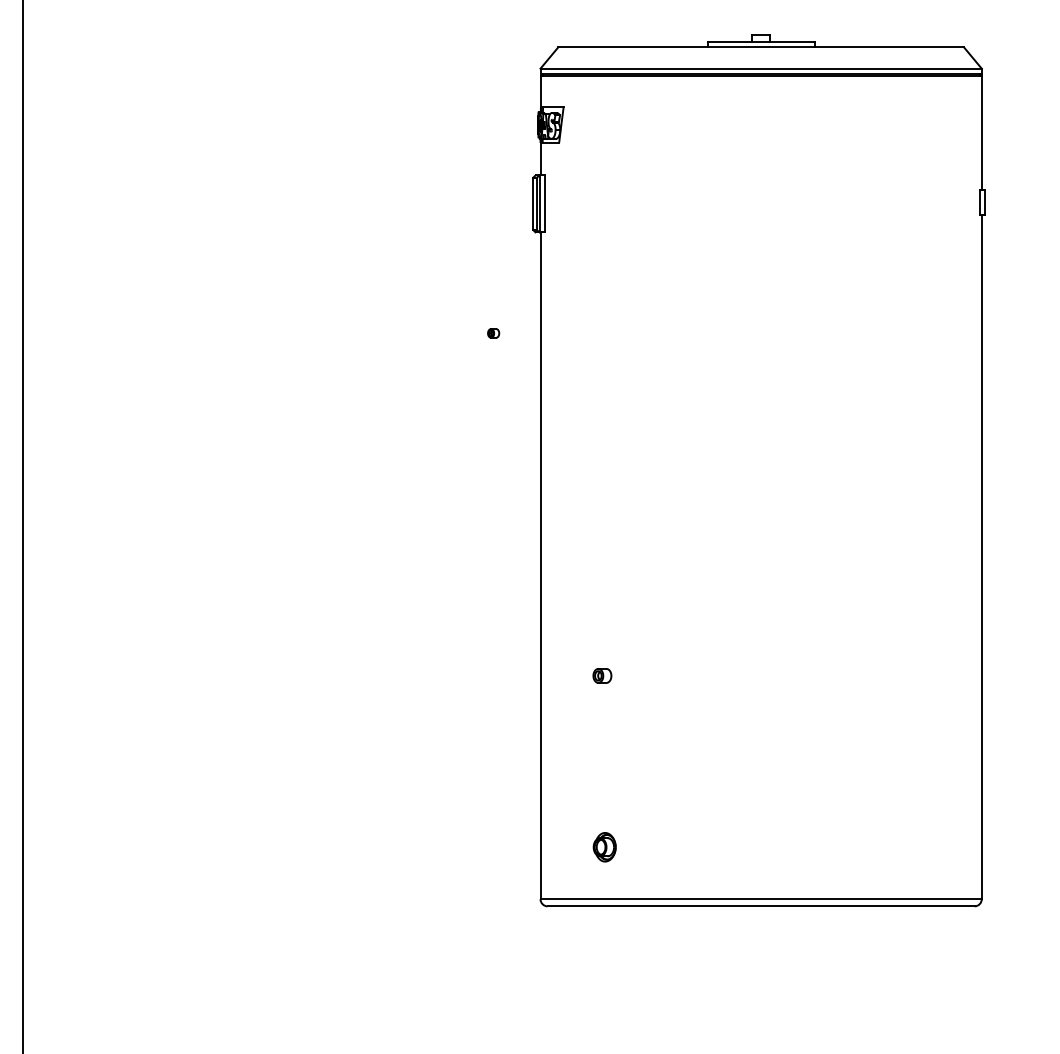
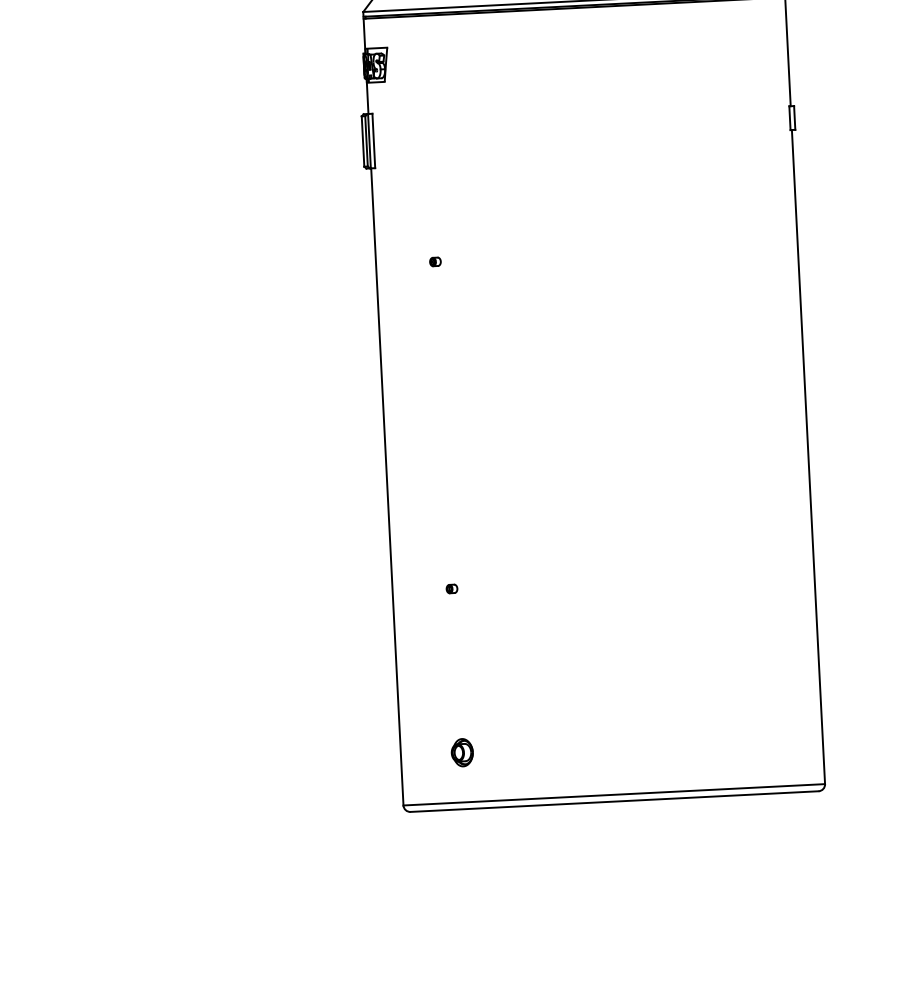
part: (493, 333) -> (435, 261), moved
part: (602, 675) -> (451, 588), size x0.62

